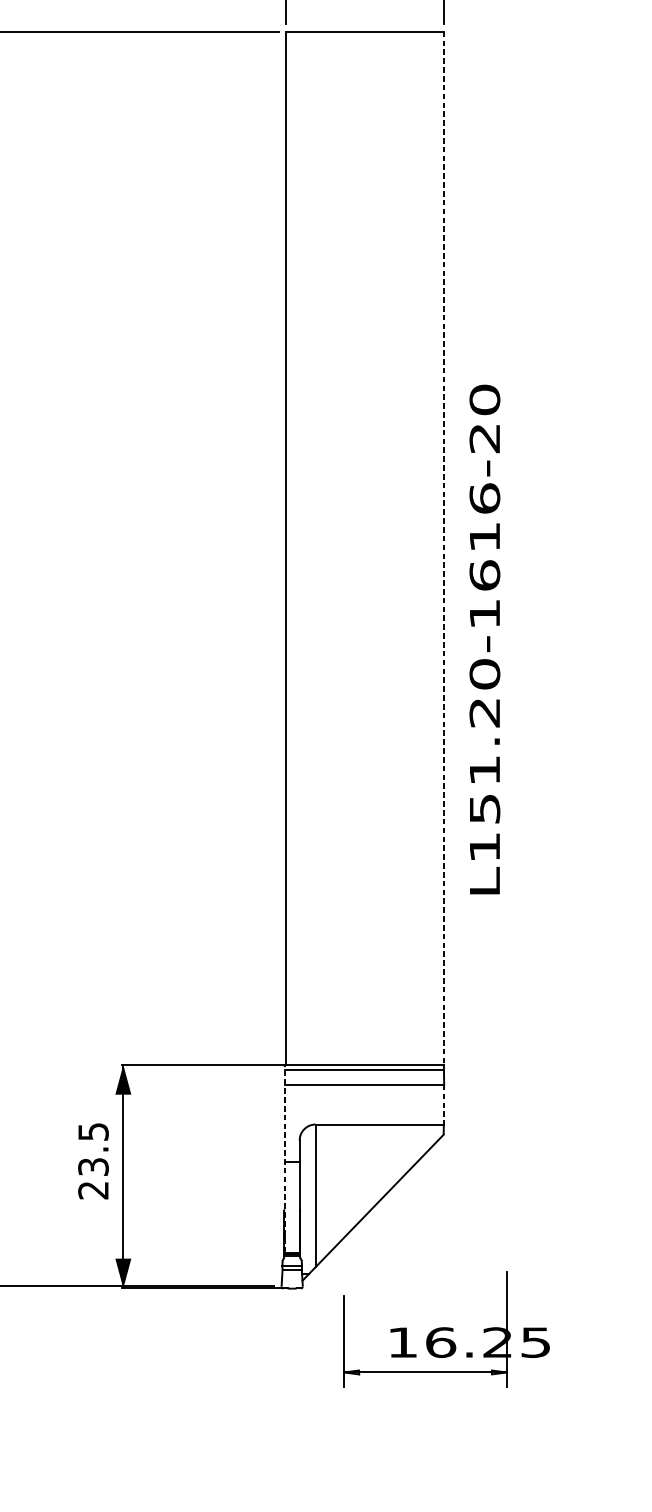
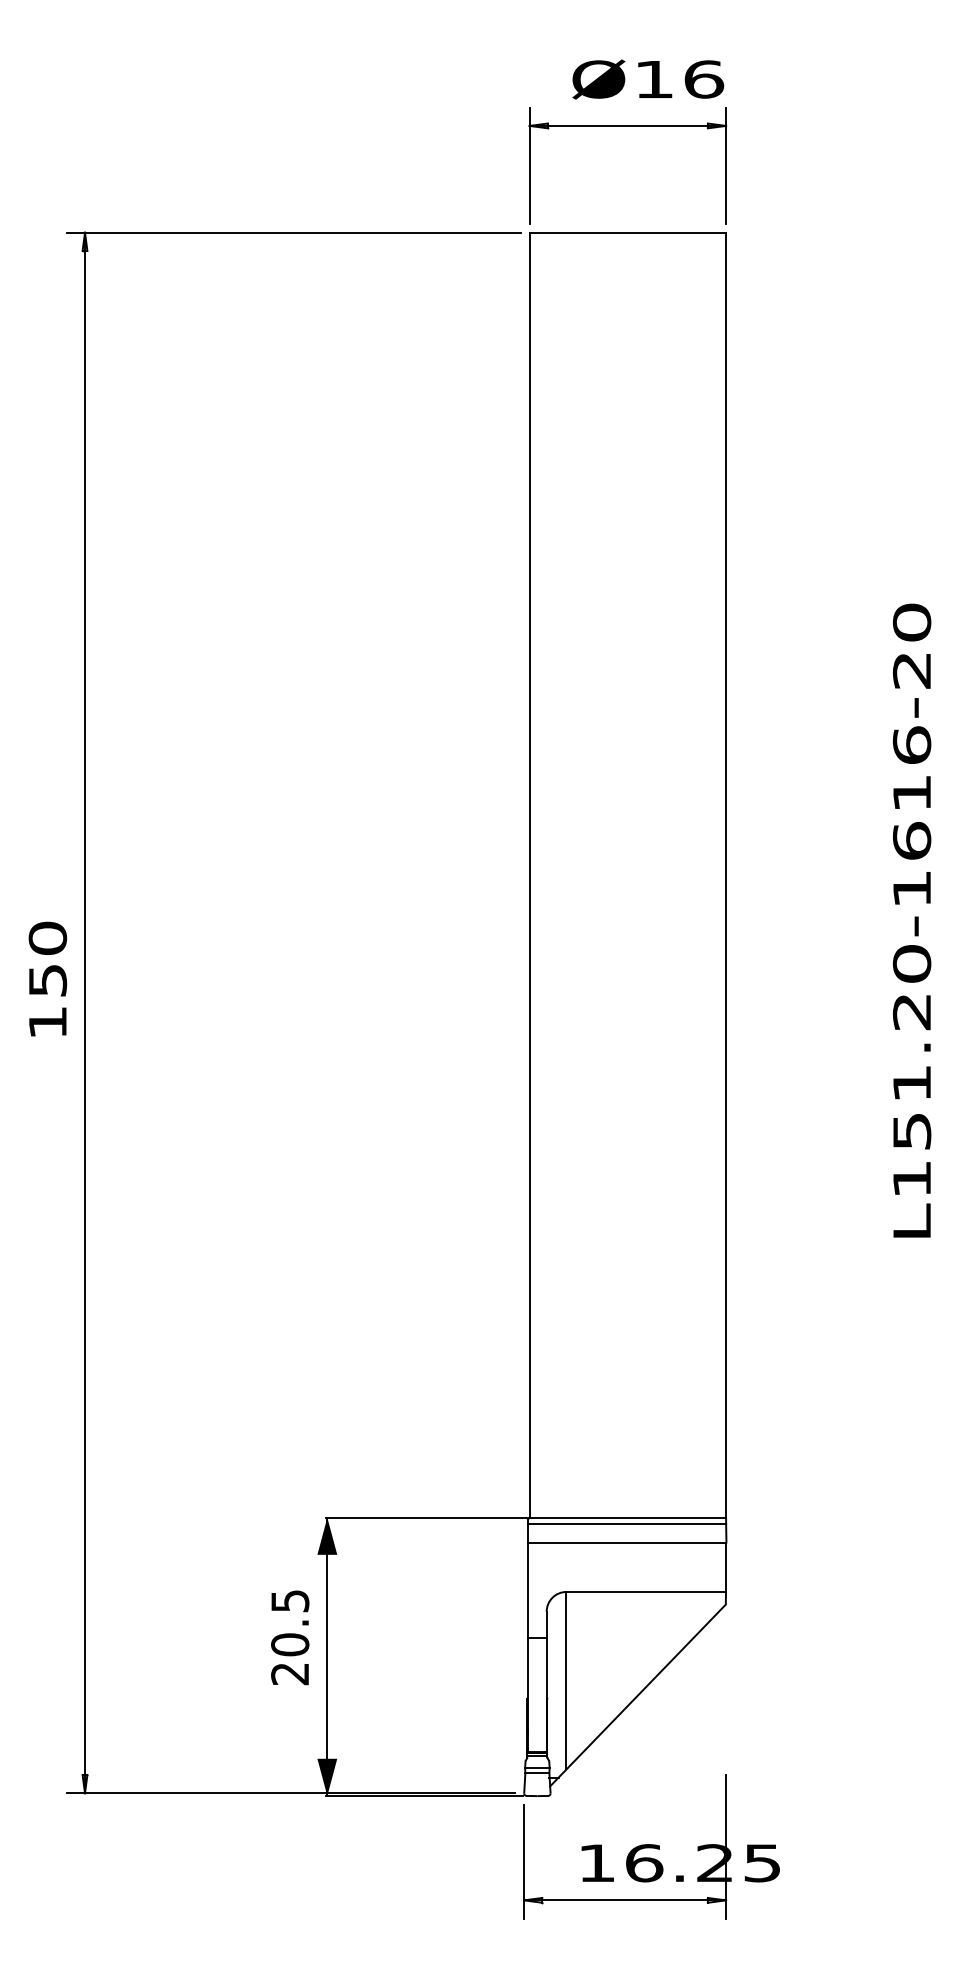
line: (444, 548) -> (726, 875), dashed -> solid
text: (485, 639) -> (912, 920), moved
line: (444, 1104) -> (726, 1567), dashed -> solid
line: (285, 1159) -> (528, 1635), dashed -> solid
text: (93, 1166) -> (290, 1644), 23.5 -> 20.5
part: (446, 1329) -> (651, 1846), moved

